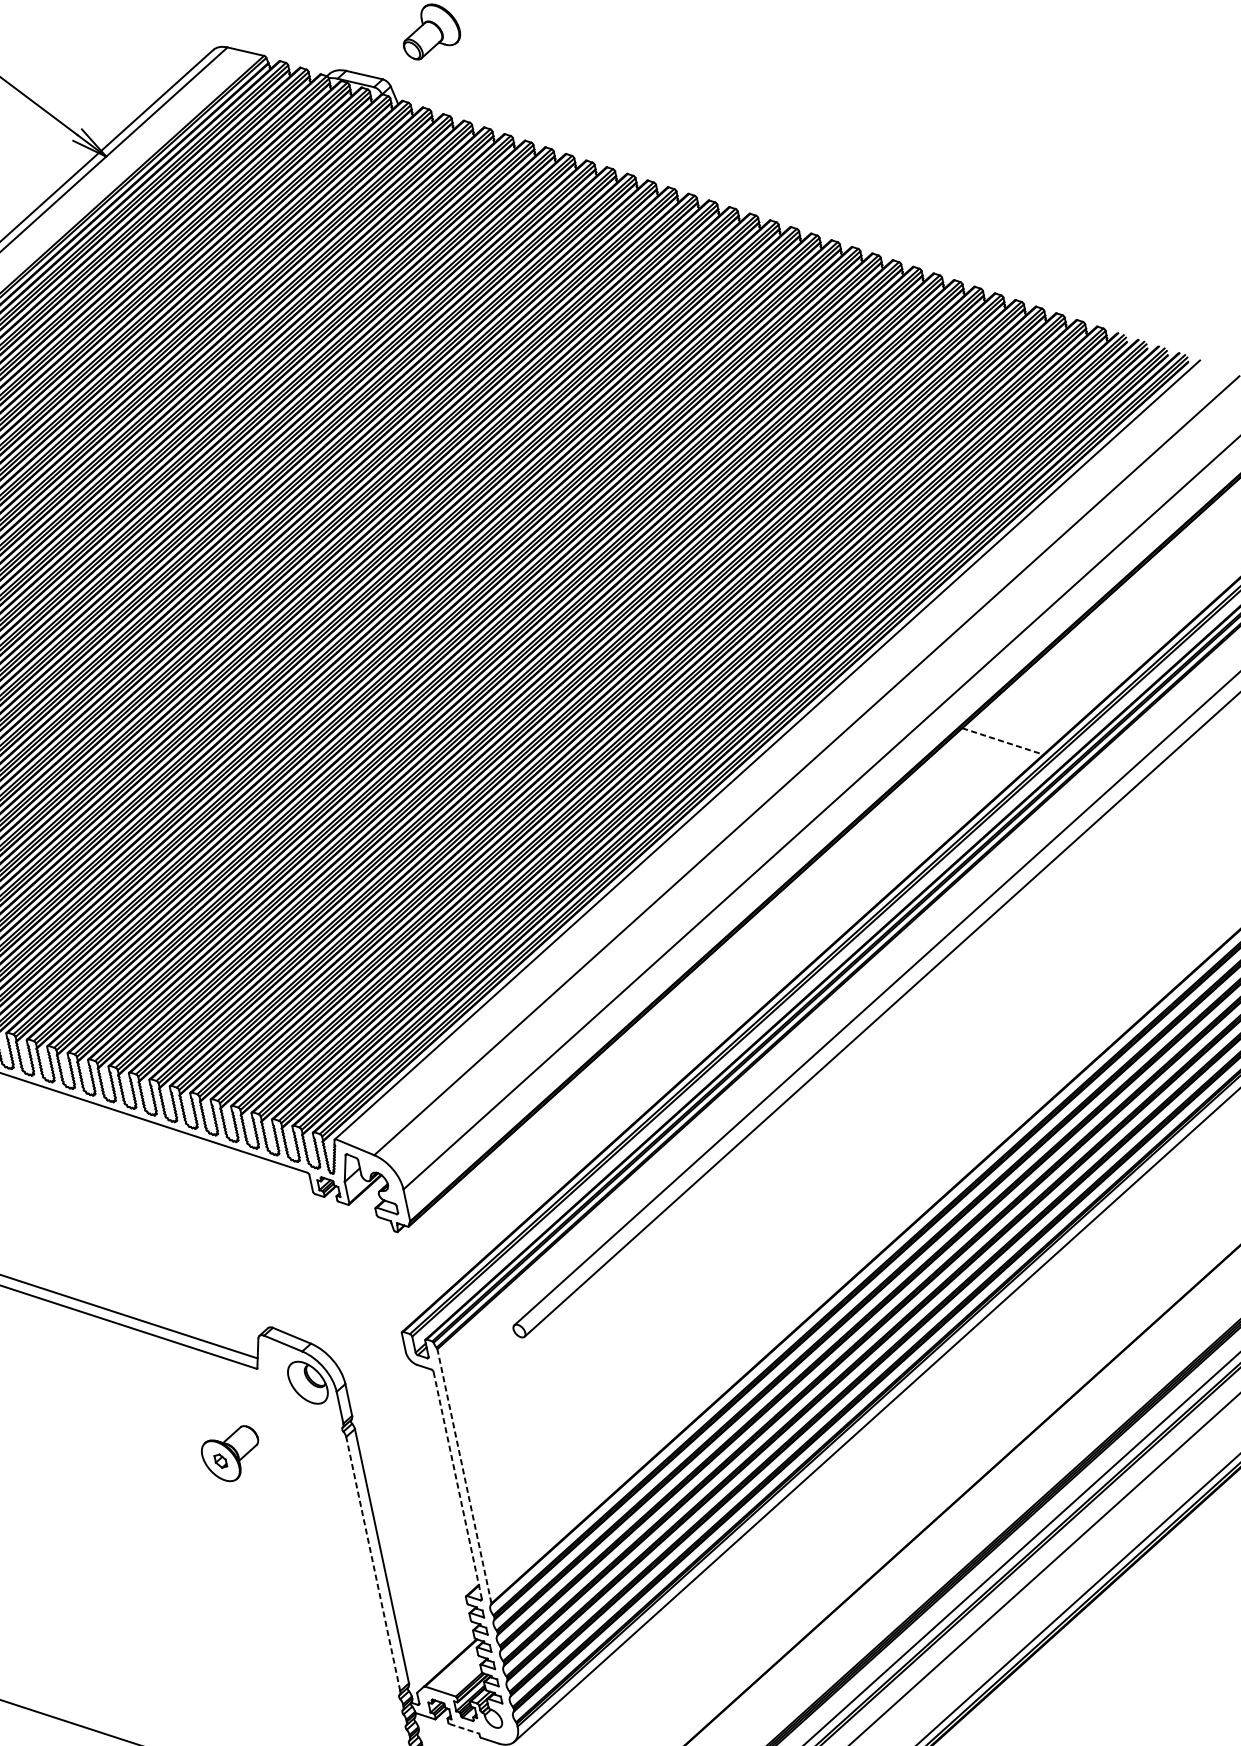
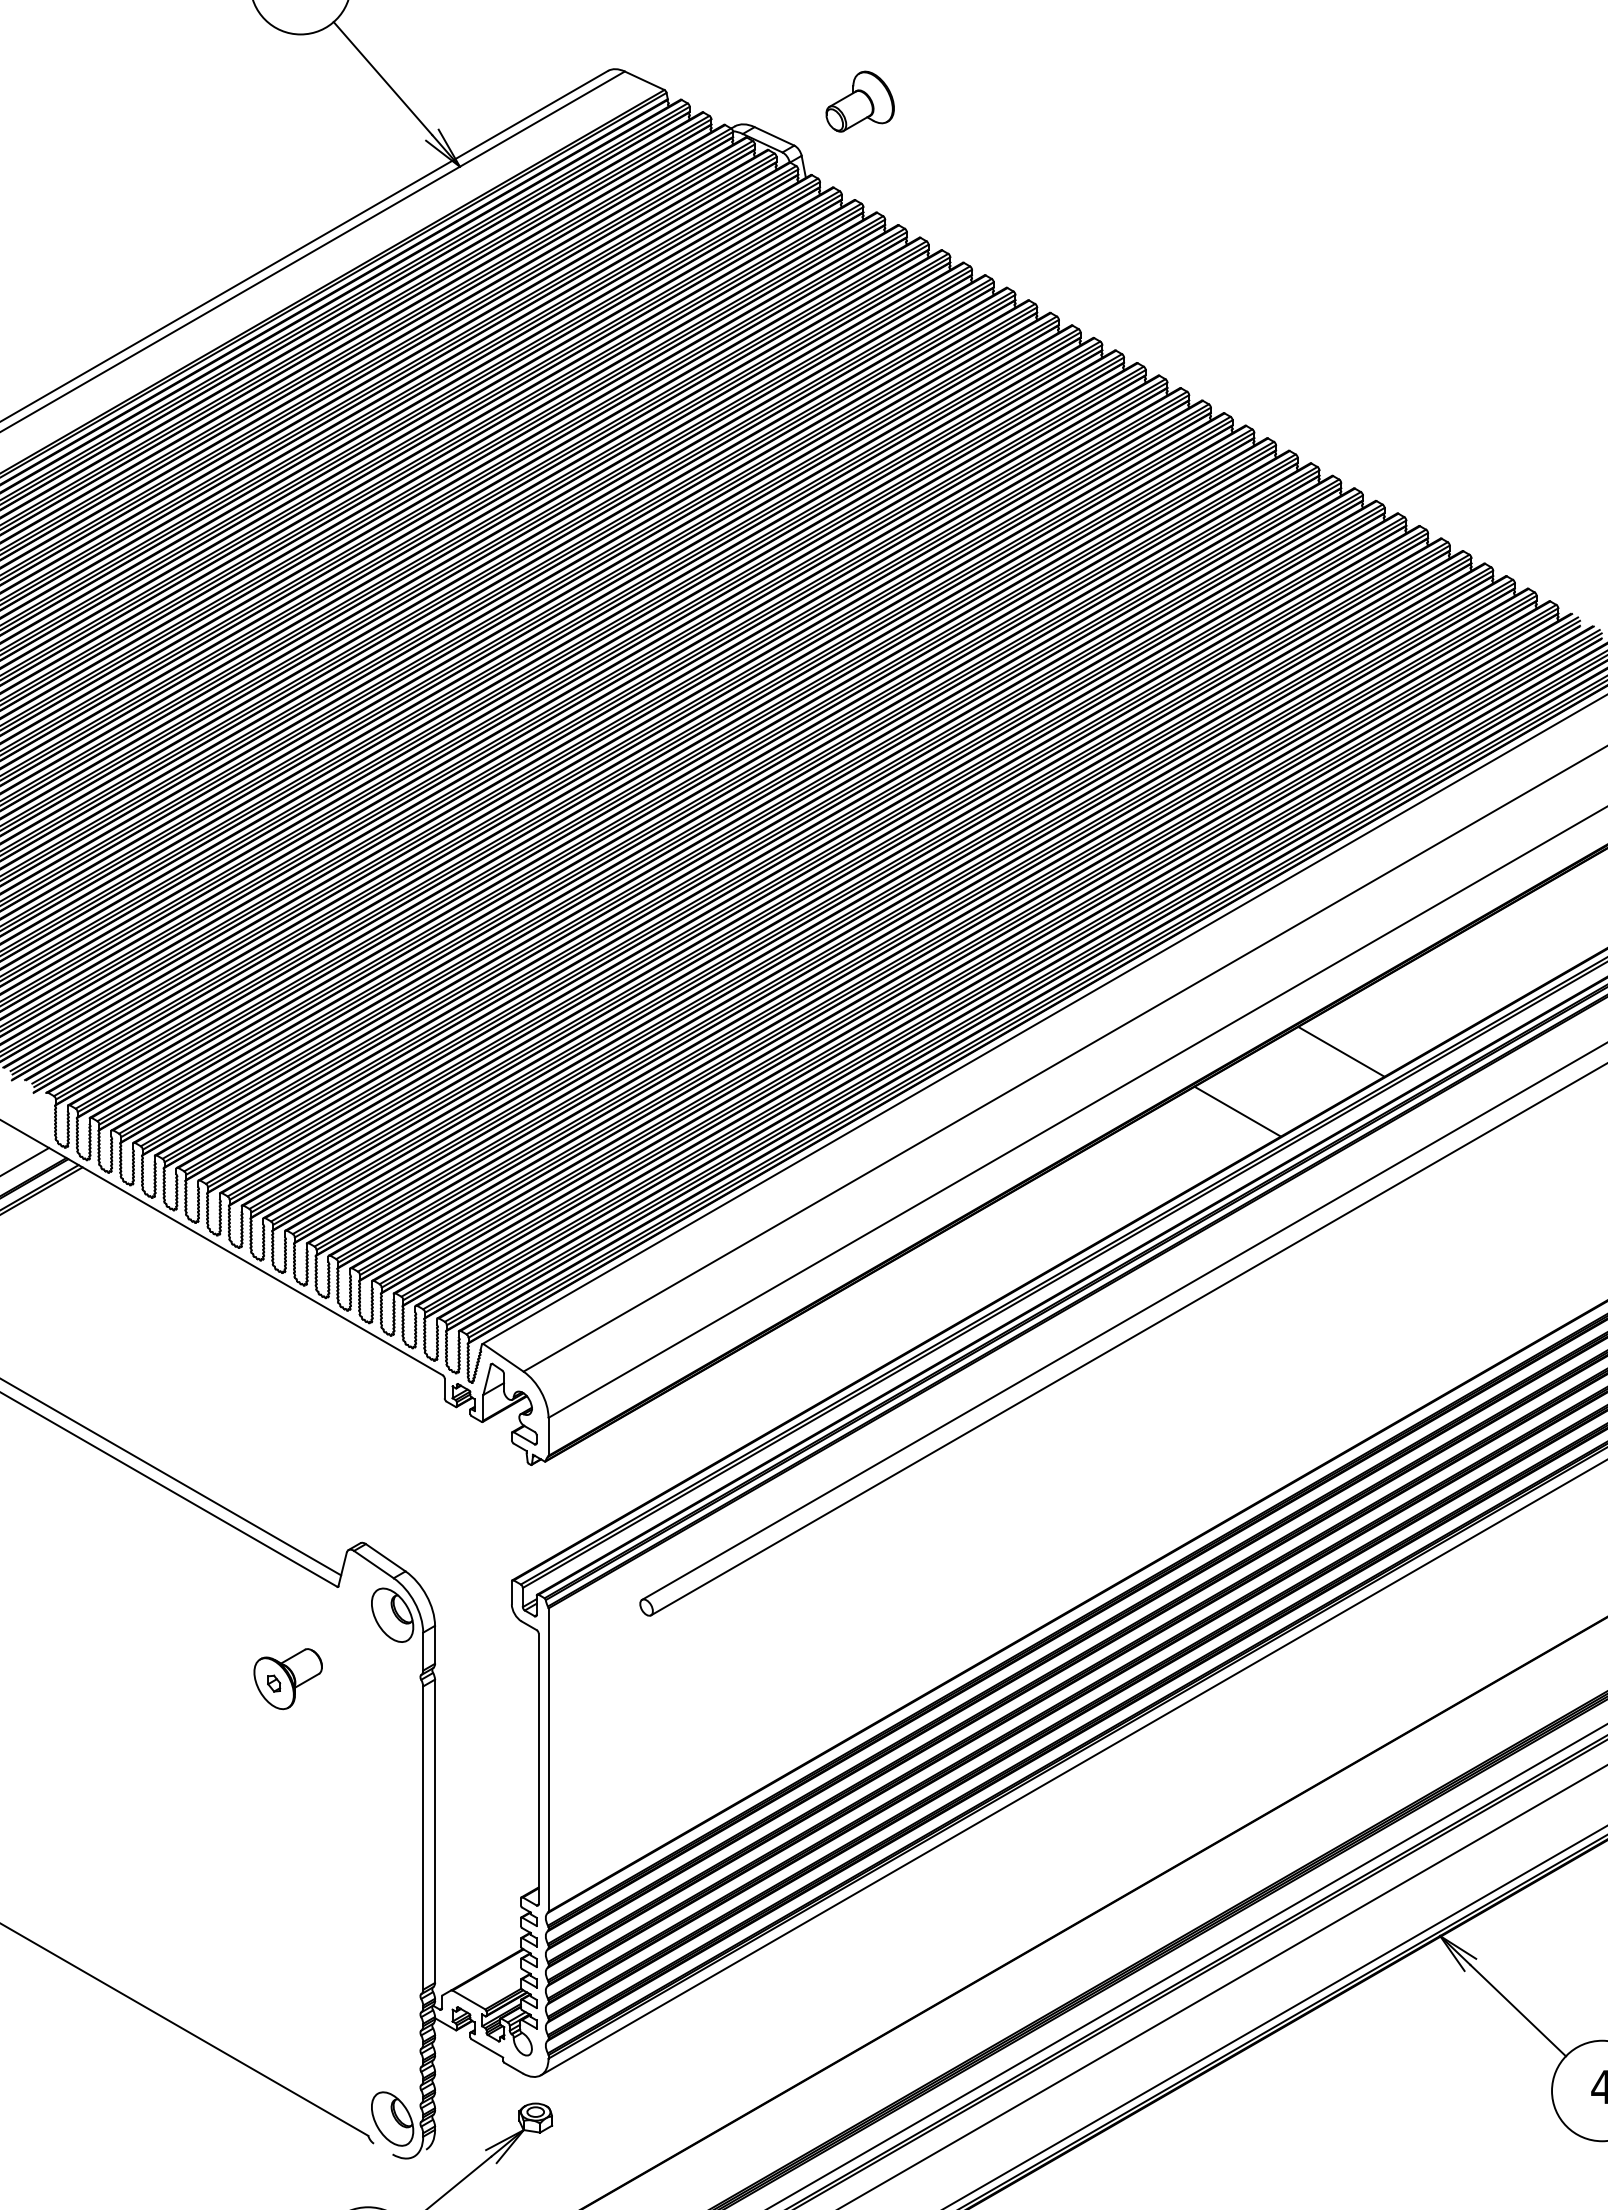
line: (1002, 741) -> (1341, 1051), dashed -> solid
line: (926, 809) -> (1237, 1111), added
line: (464, 1476) -> (548, 1760), dashed -> solid
line: (457, 1486) -> (538, 1769), dashed -> solid
line: (373, 1564) -> (423, 1838), dashed -> solid
line: (464, 1728) -> (487, 2048), dashed -> solid

